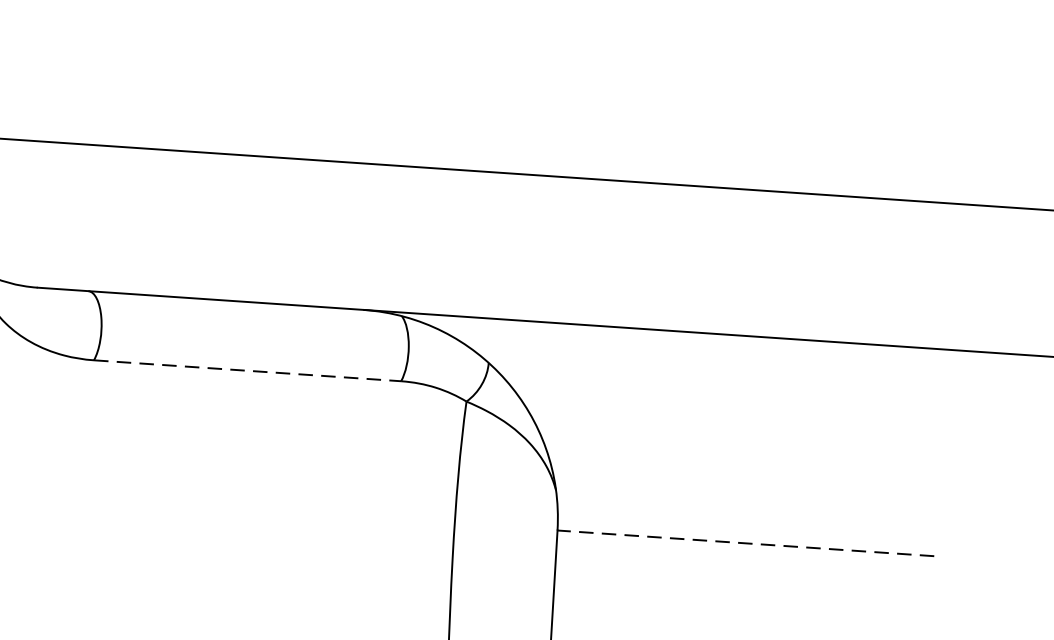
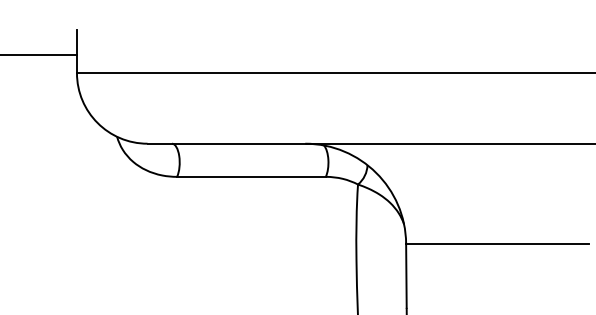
line: (247, 369) -> (251, 176), dashed -> solid
line: (744, 542) -> (496, 243), dashed -> solid

